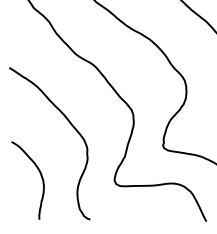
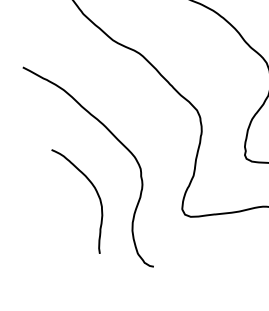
curve: (39, 173) -> (94, 190), moved

